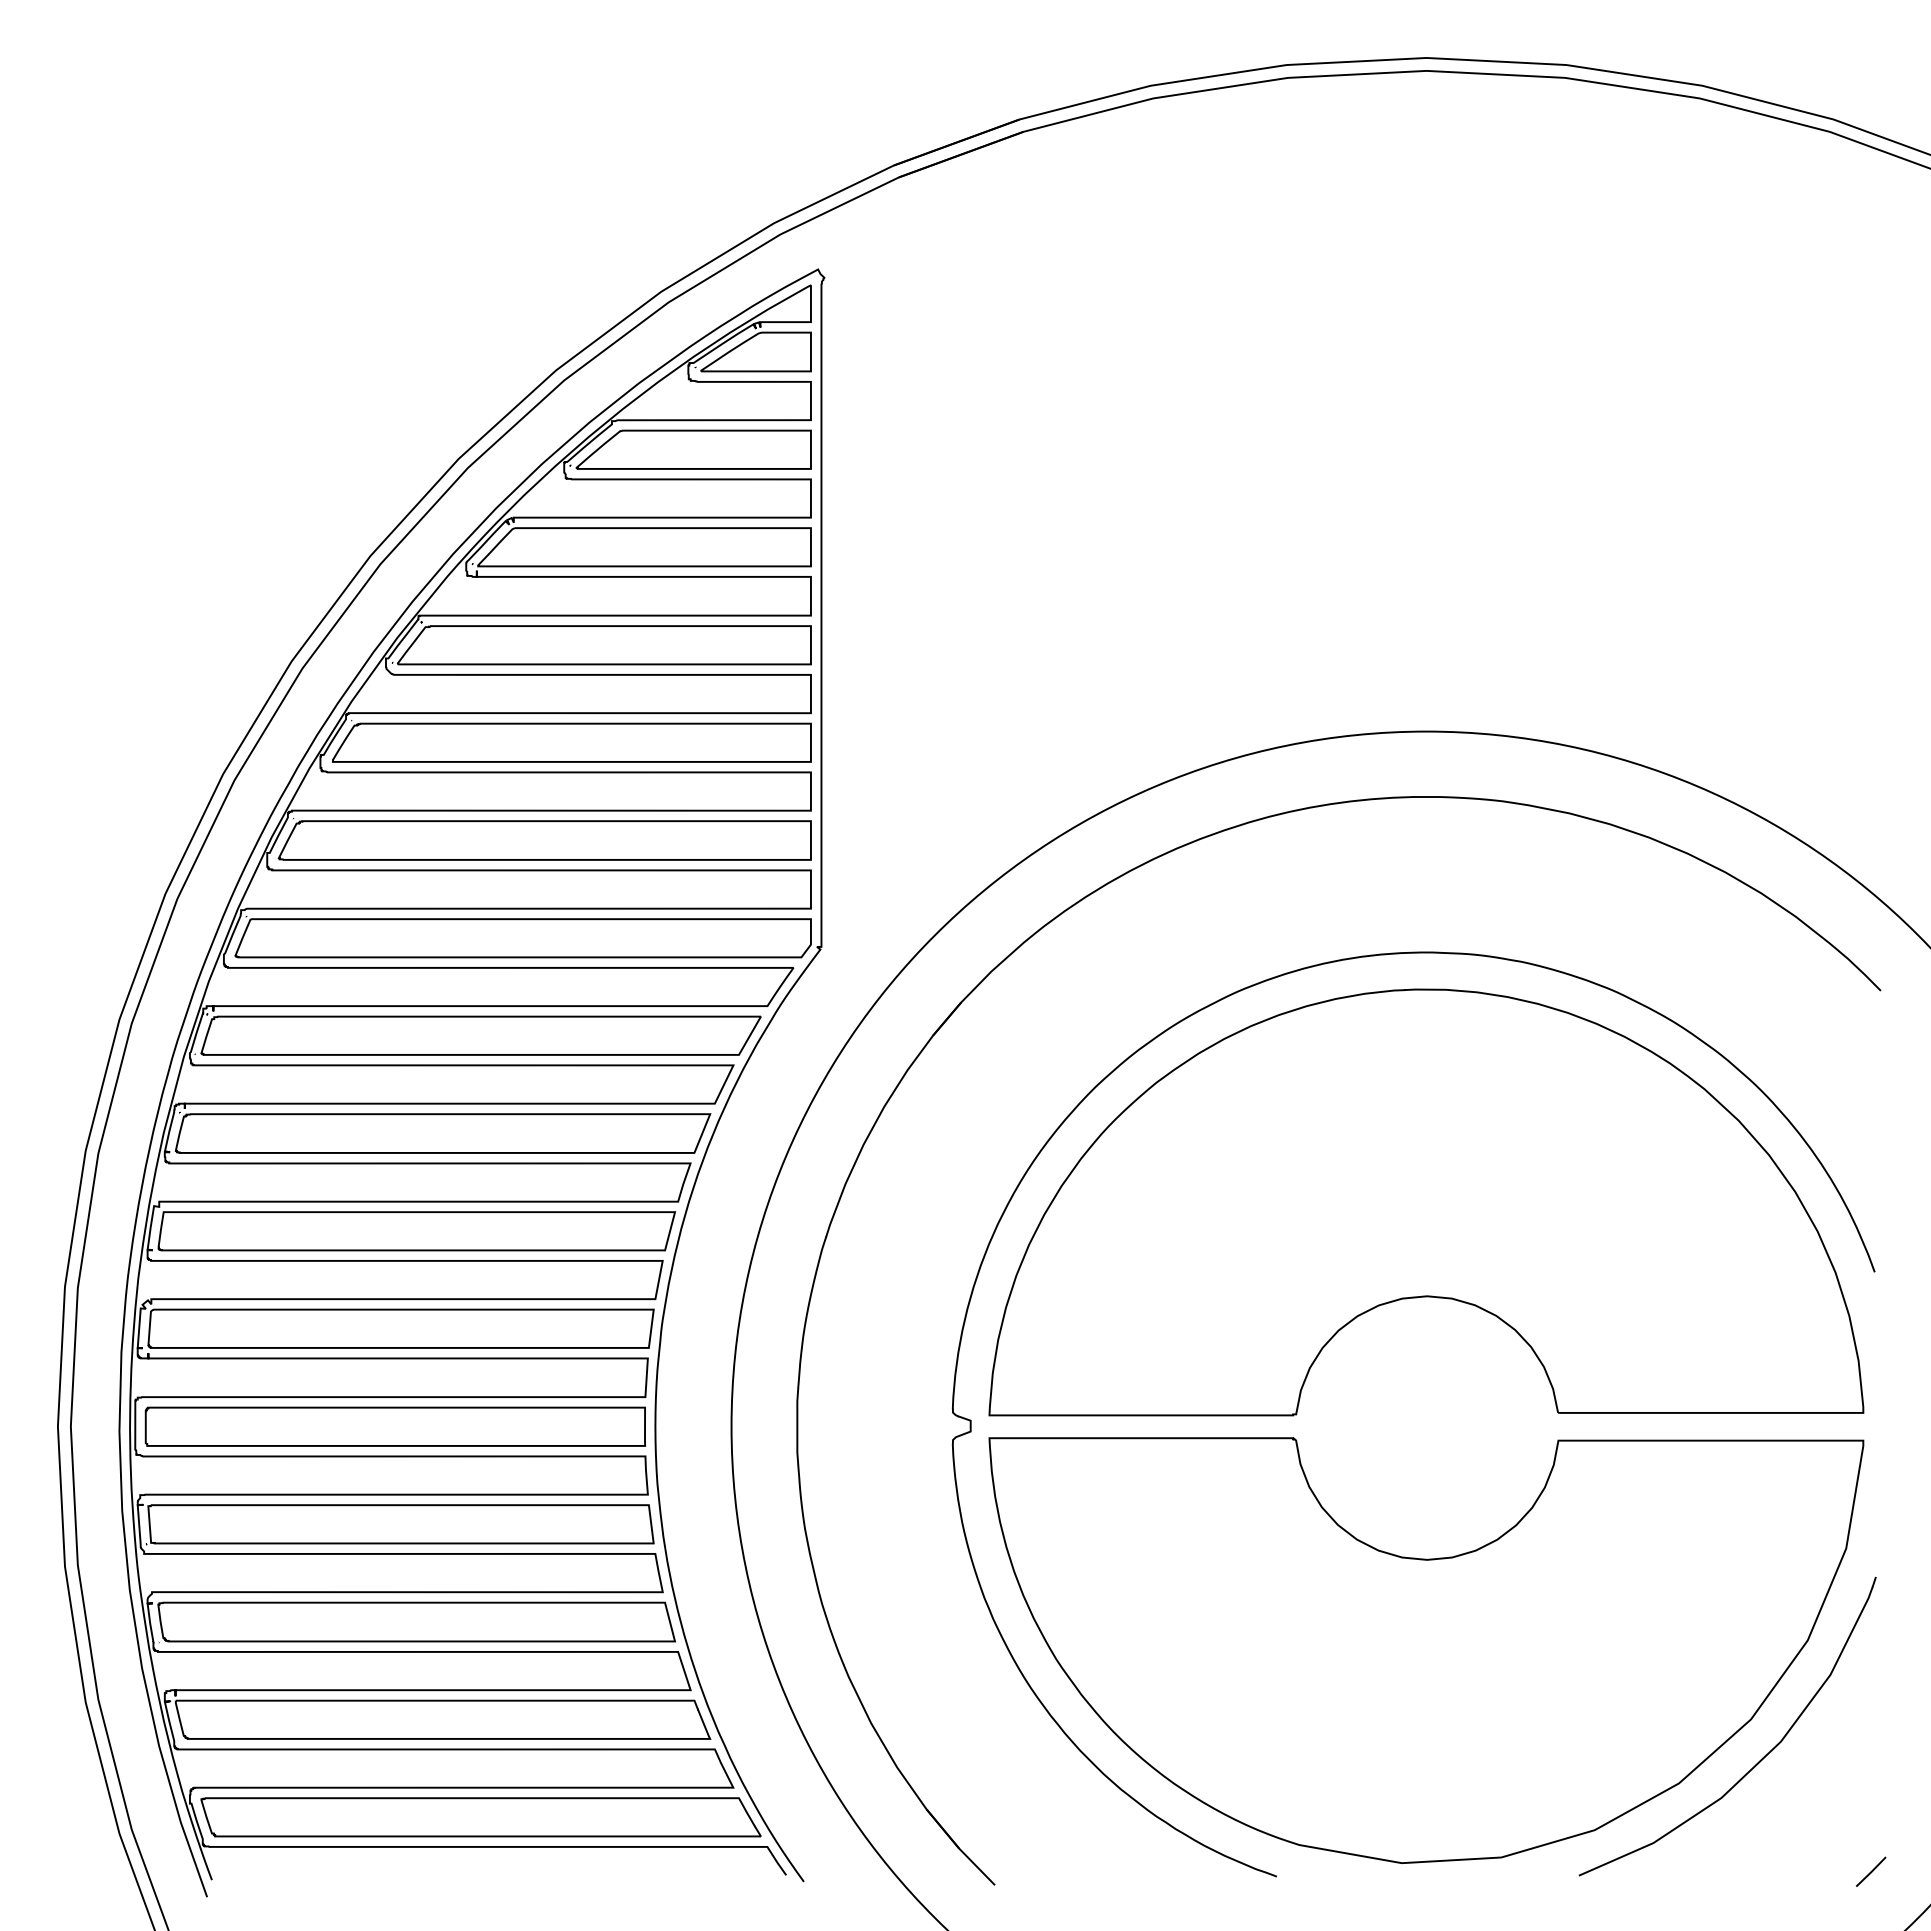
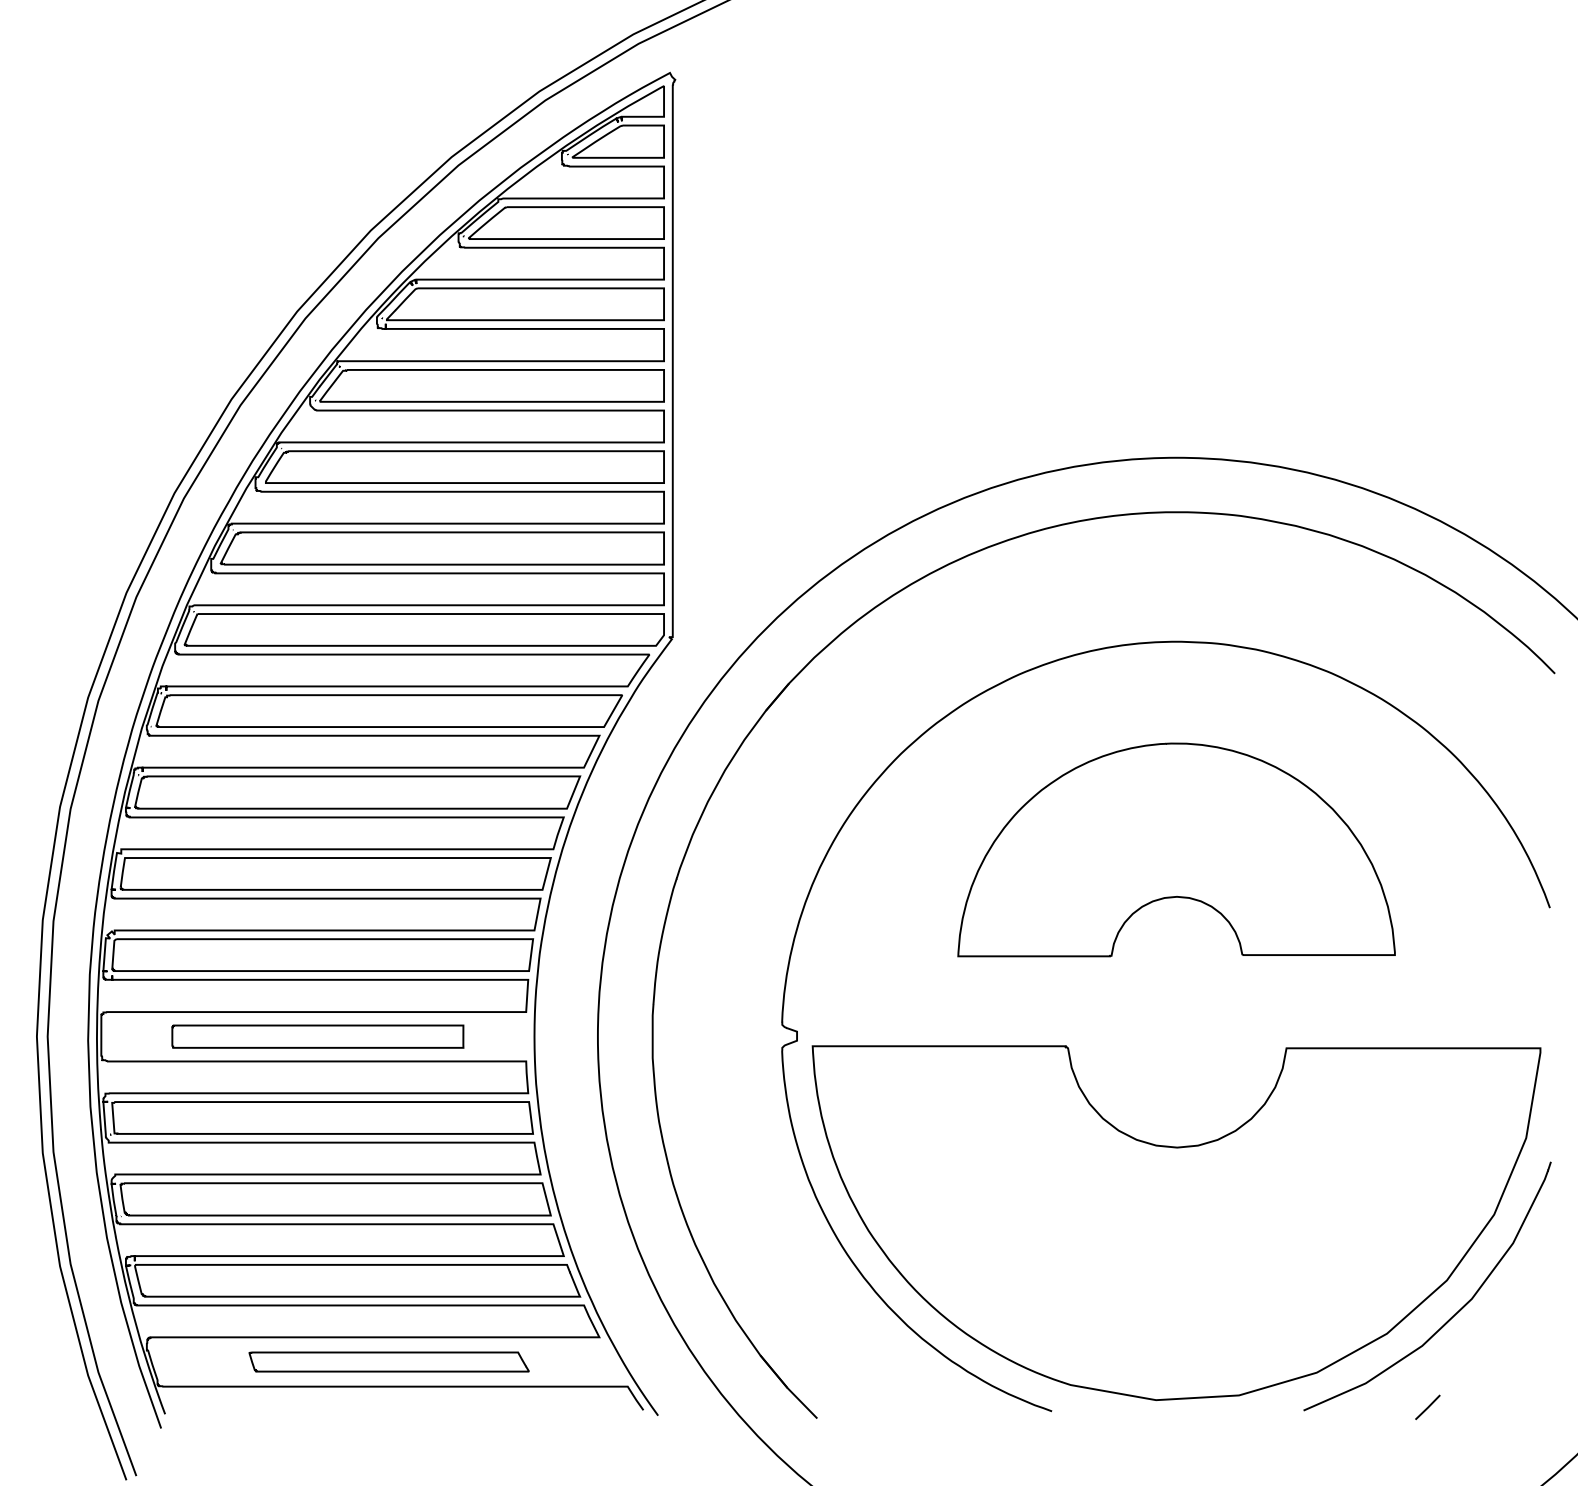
part: (1426, 1202) -> (1176, 849), size x0.6
part: (394, 1426) -> (317, 1036), size x0.7
part: (480, 1817) -> (388, 1362), size x0.6
line: (1871, 1871) -> (1428, 1407), moved

